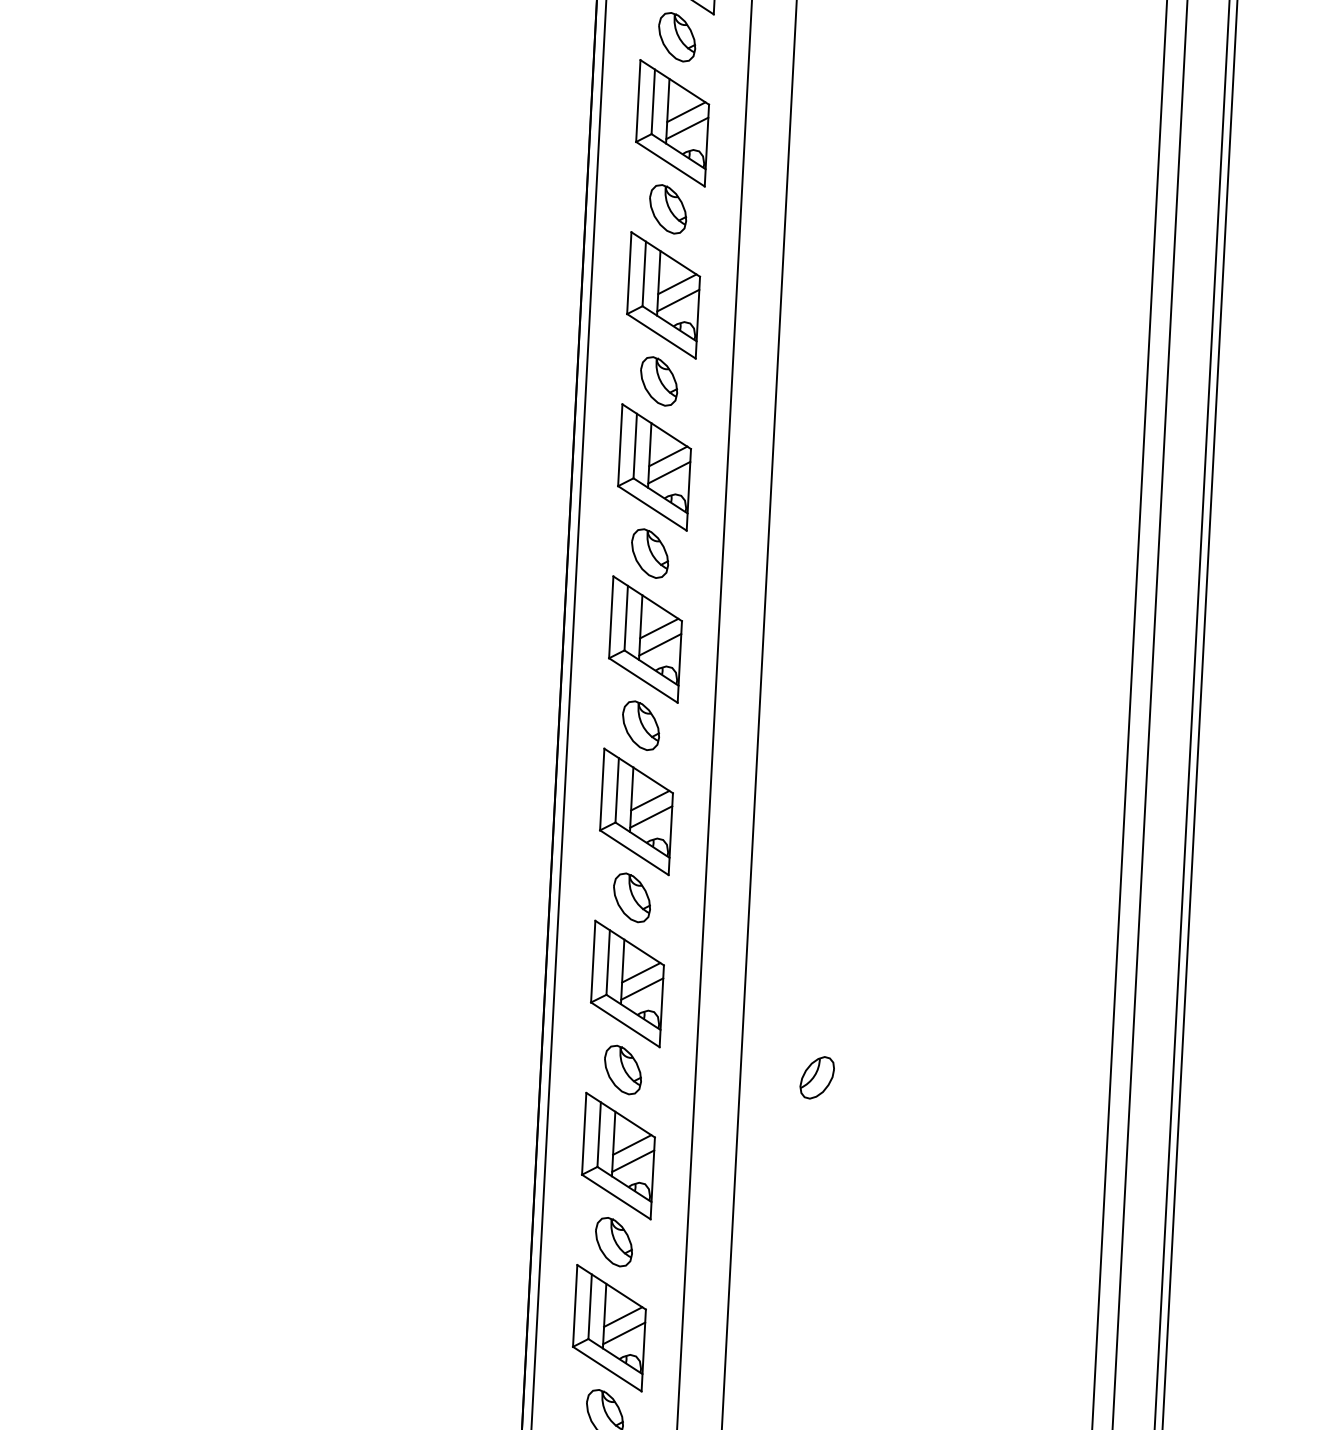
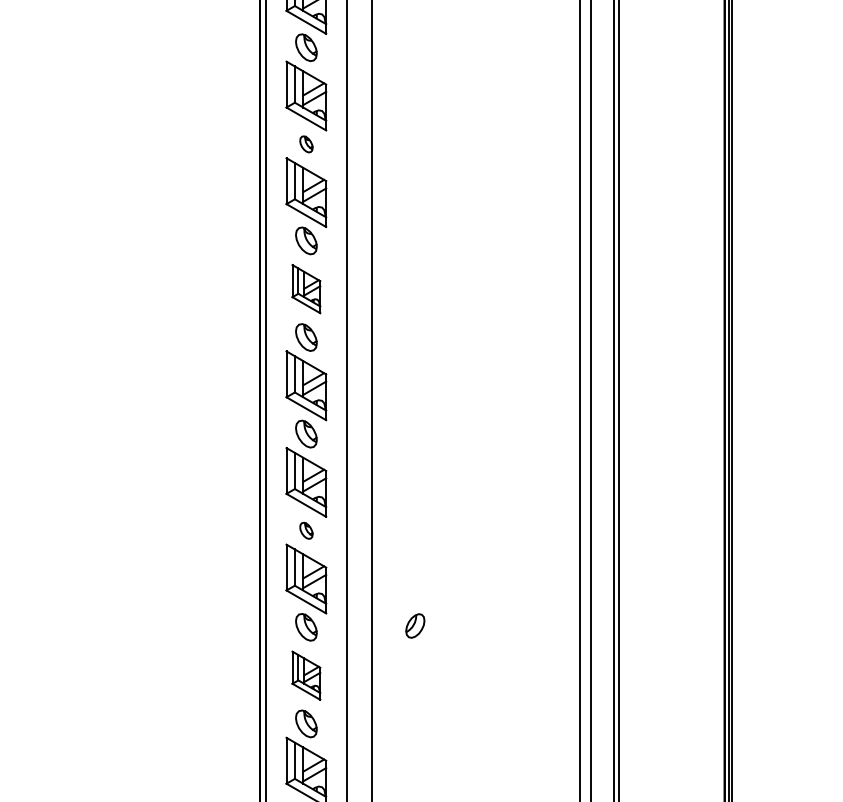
part: (668, 209) -> (306, 144), size x0.6
part: (654, 466) -> (306, 288), size x0.7
part: (632, 897) -> (306, 530), size x0.6
part: (618, 1155) -> (306, 675), size x0.7

